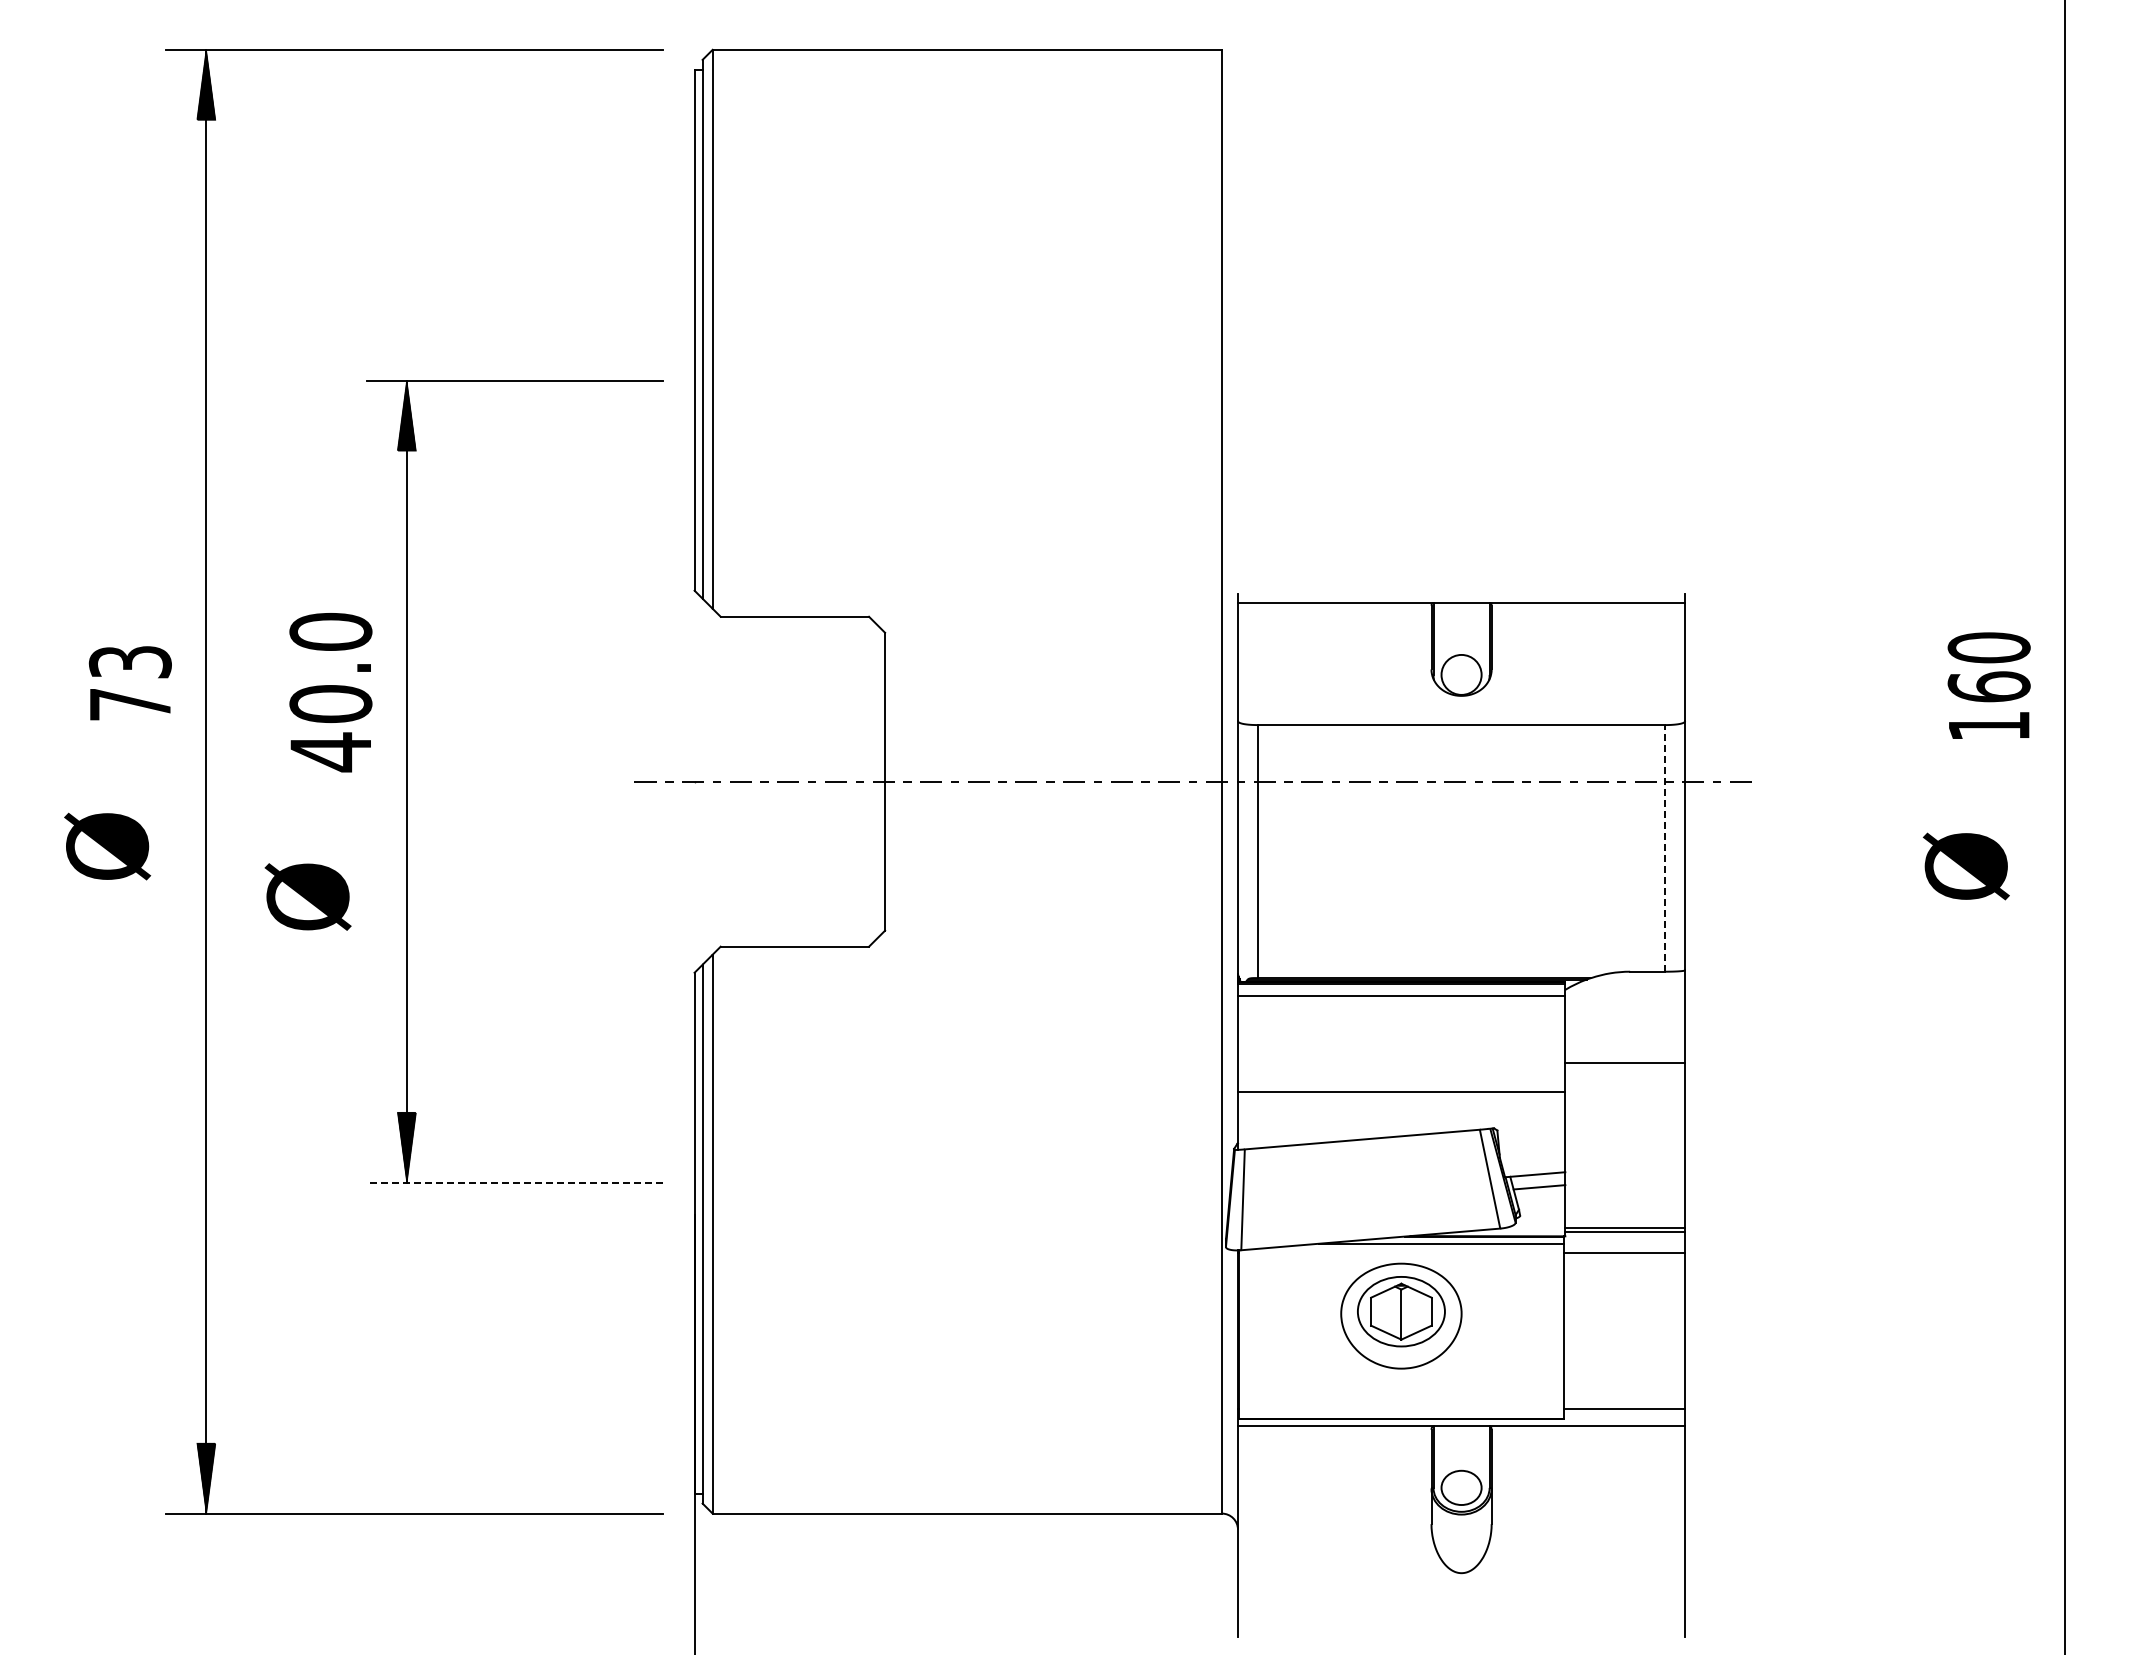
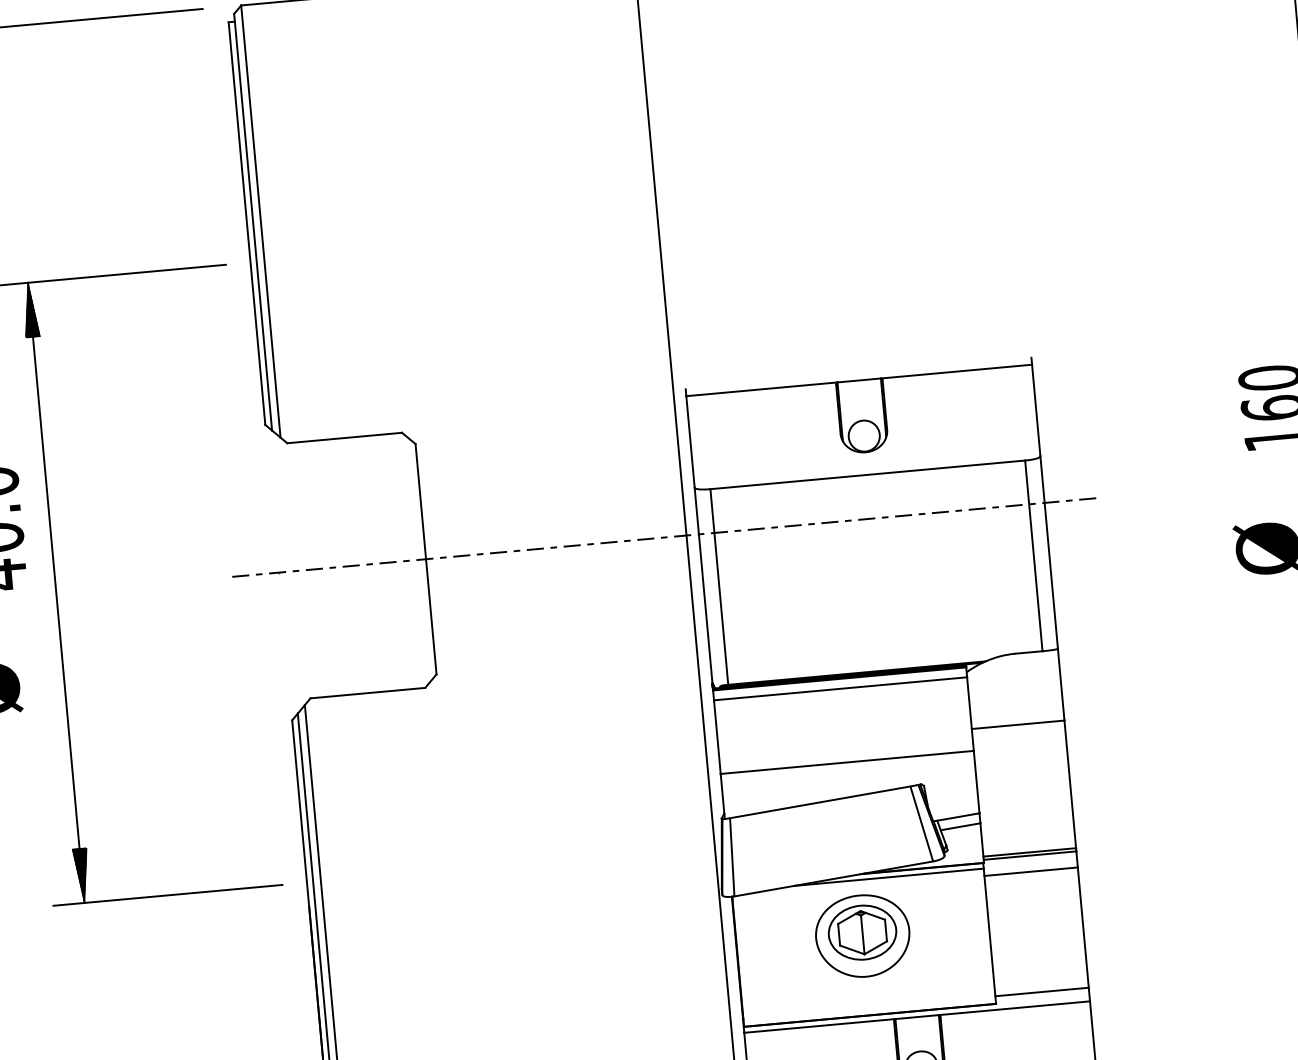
line: (1665, 847) -> (1034, 555), dashed -> solid
line: (514, 1182) -> (167, 895), dashed -> solid

